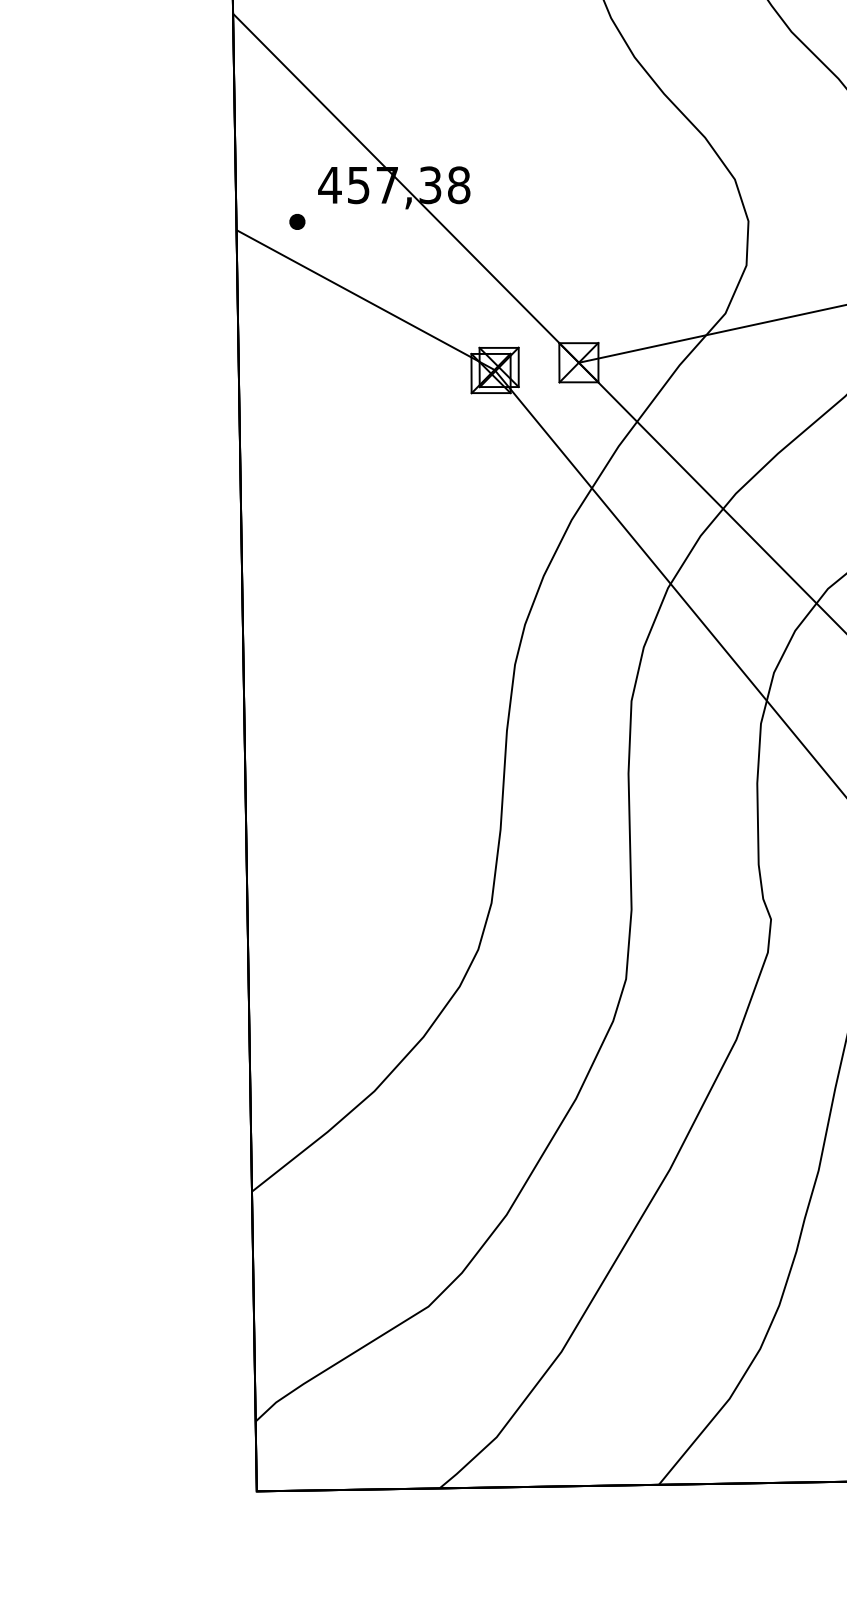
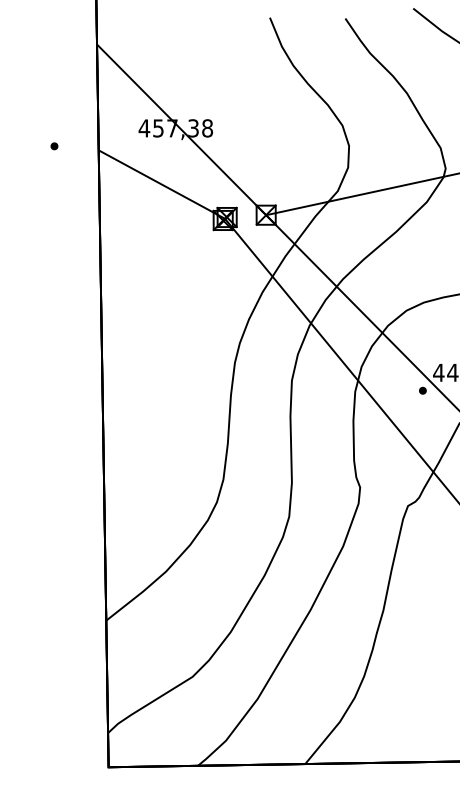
part: (297, 222) -> (54, 146), moved

